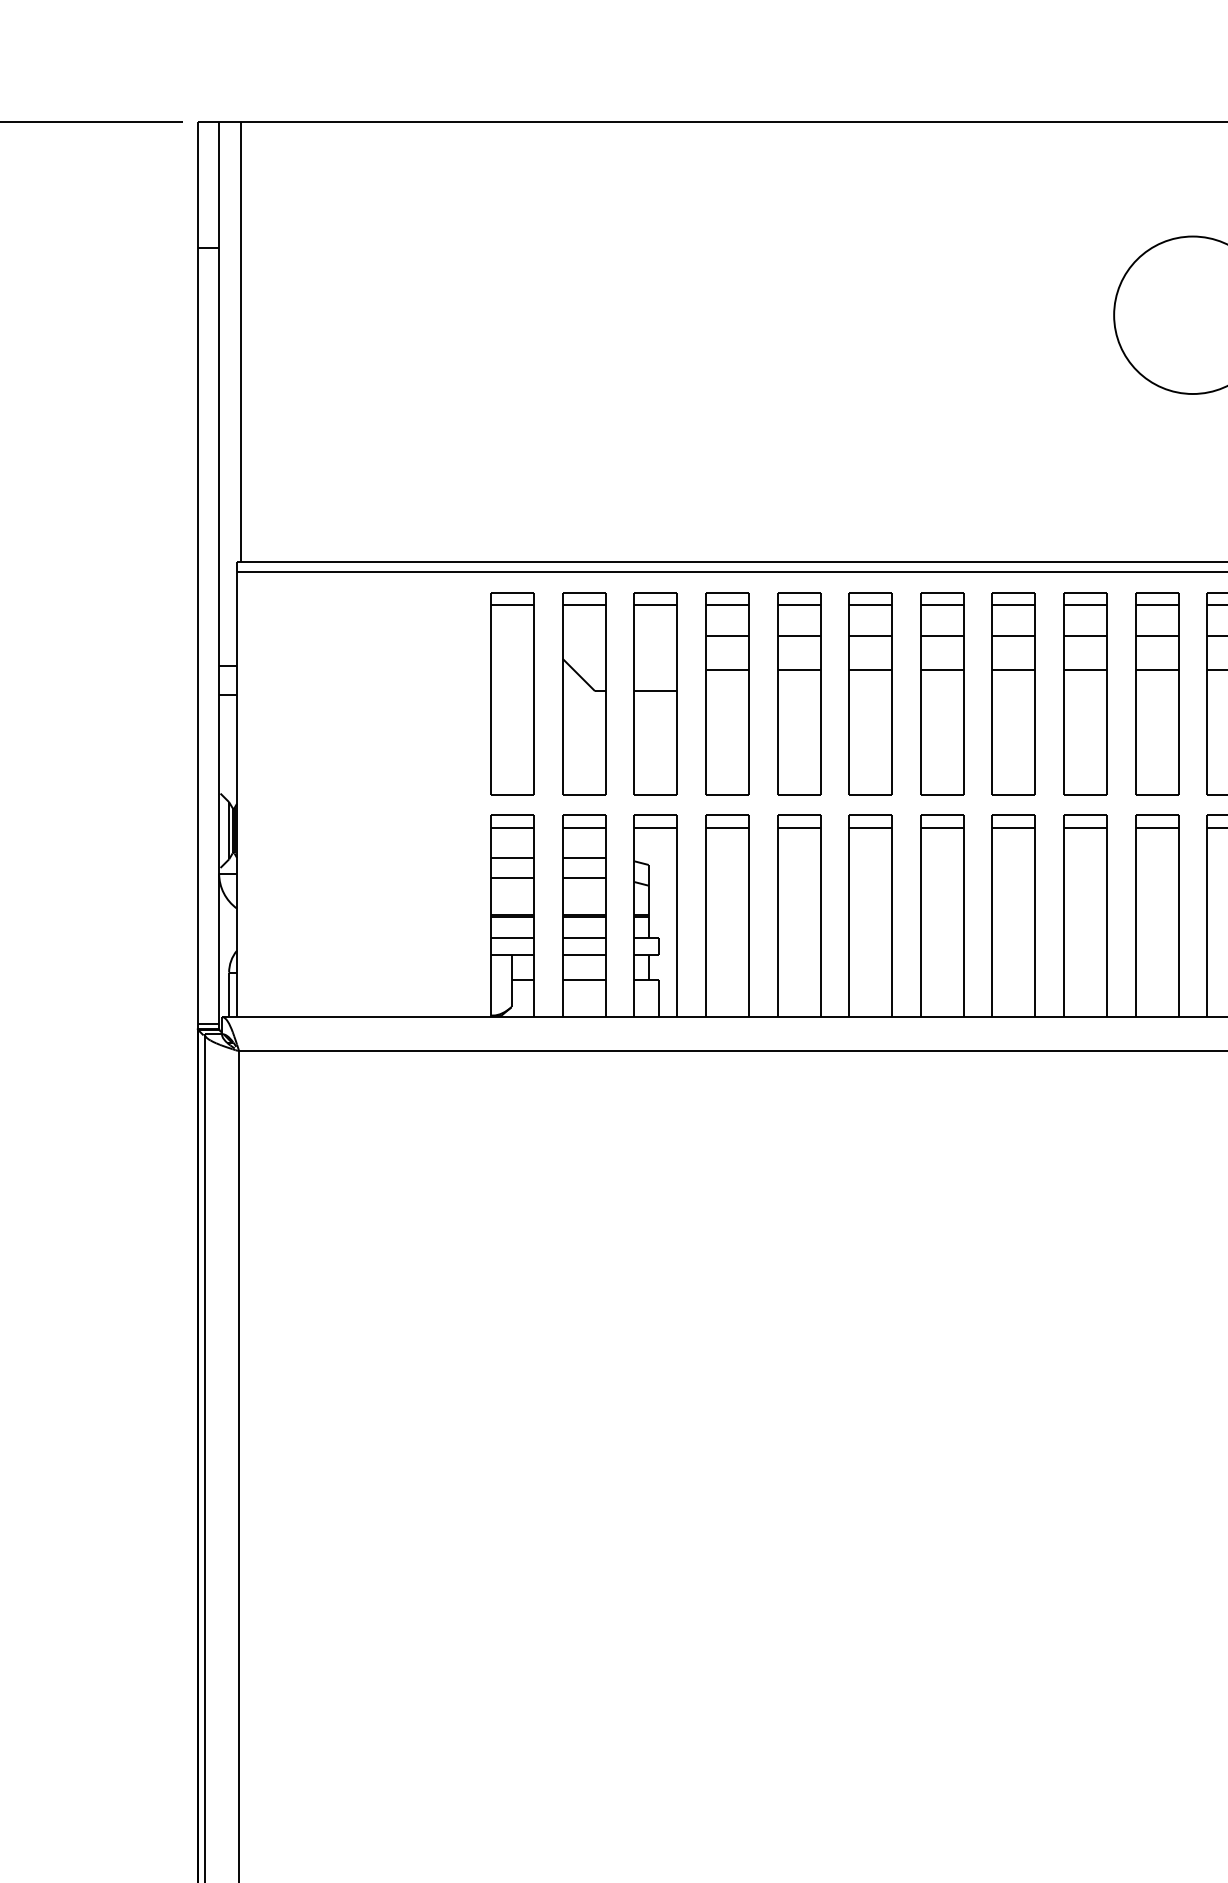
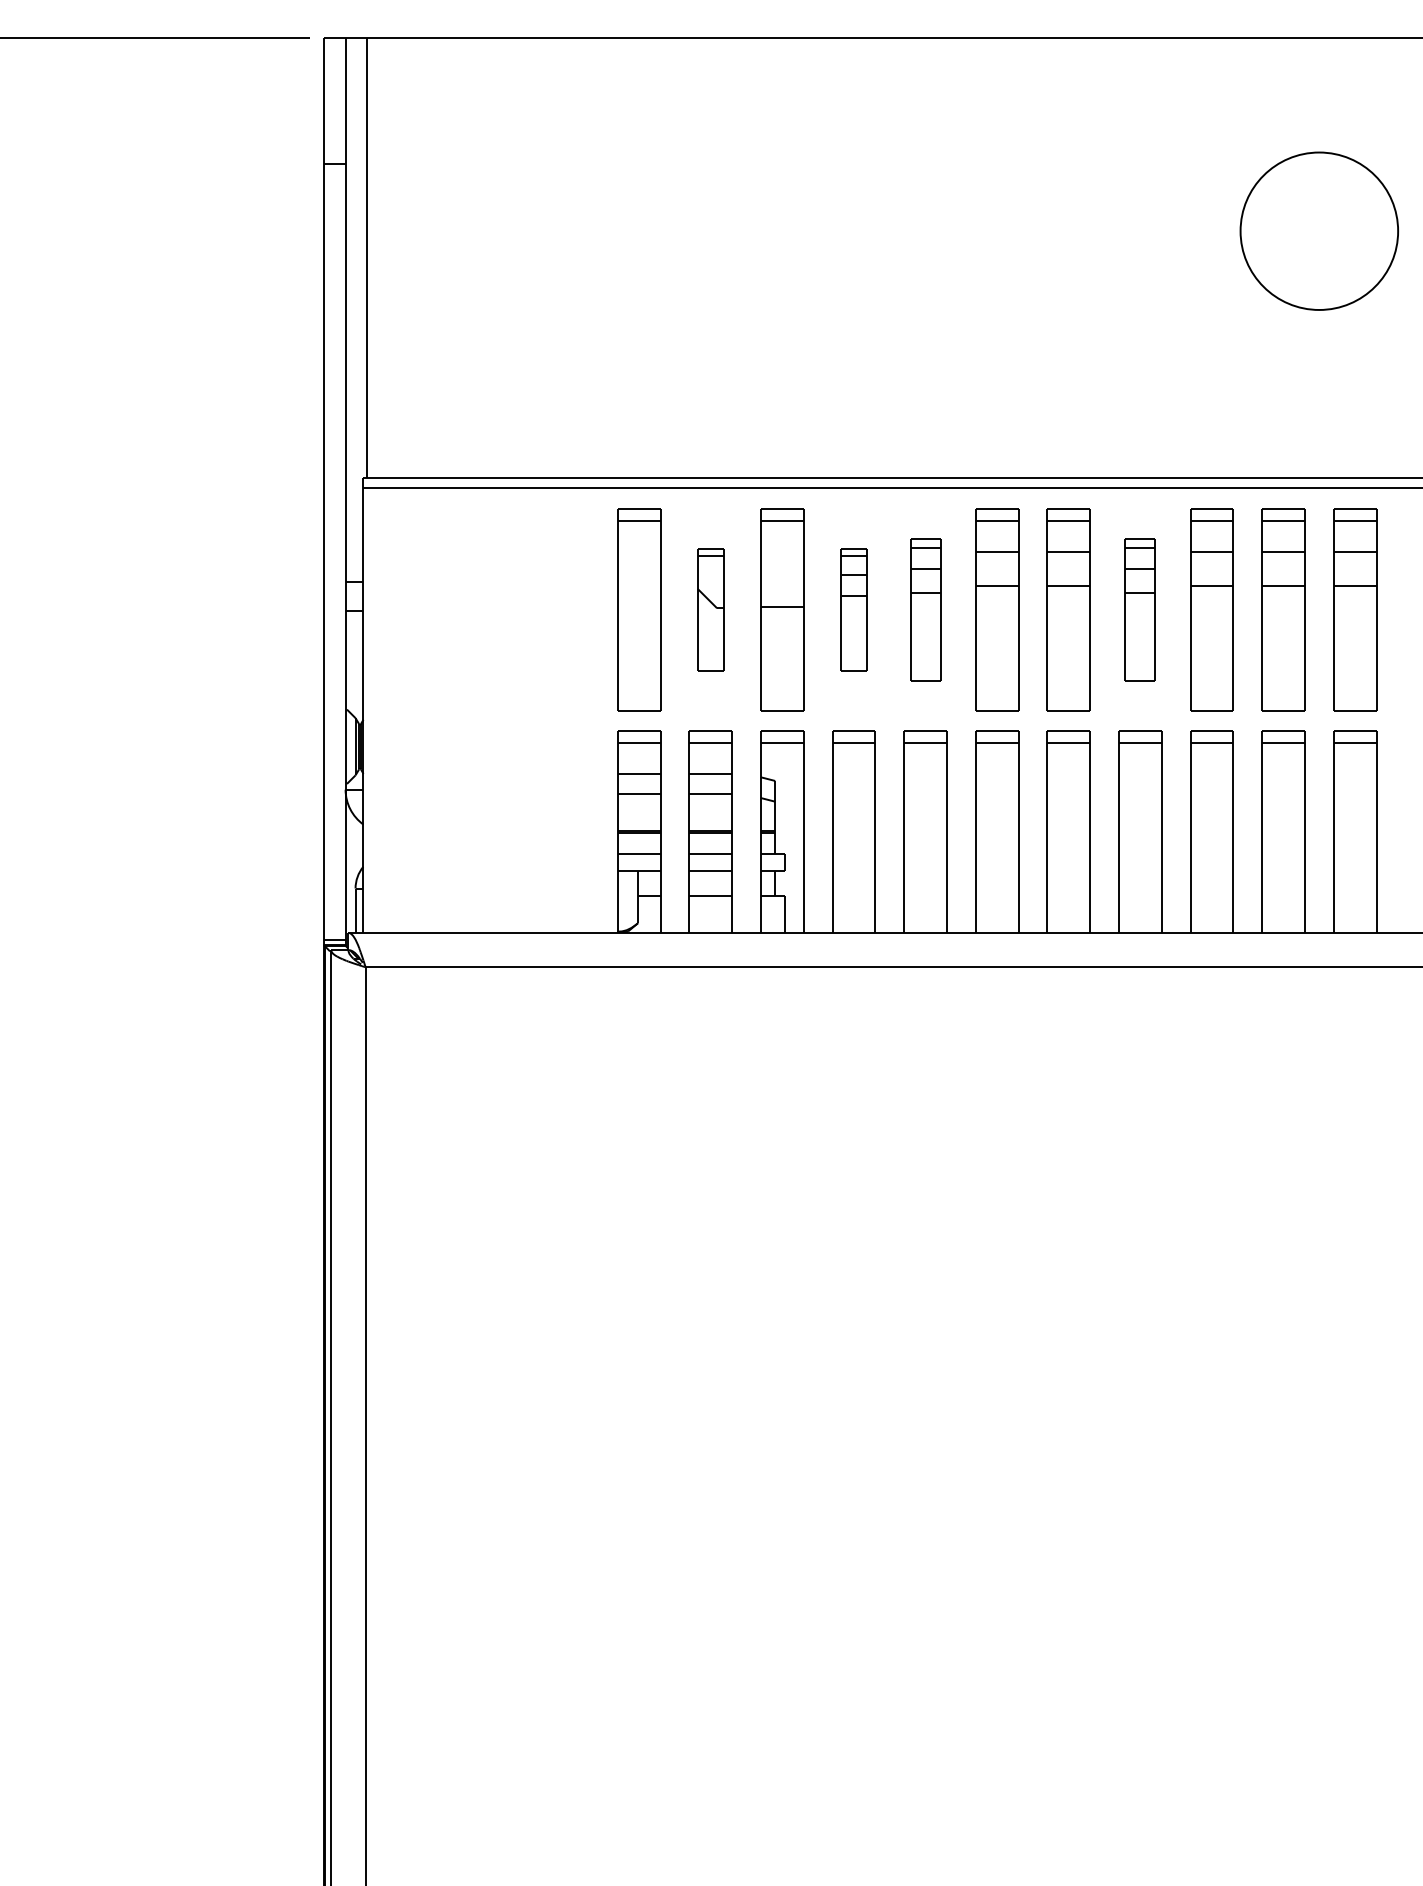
part: (584, 693) -> (710, 609), size x0.6
part: (727, 693) -> (853, 609), size x0.6
part: (799, 693) -> (925, 609), size x0.7
part: (1014, 693) -> (1140, 609), size x0.7

